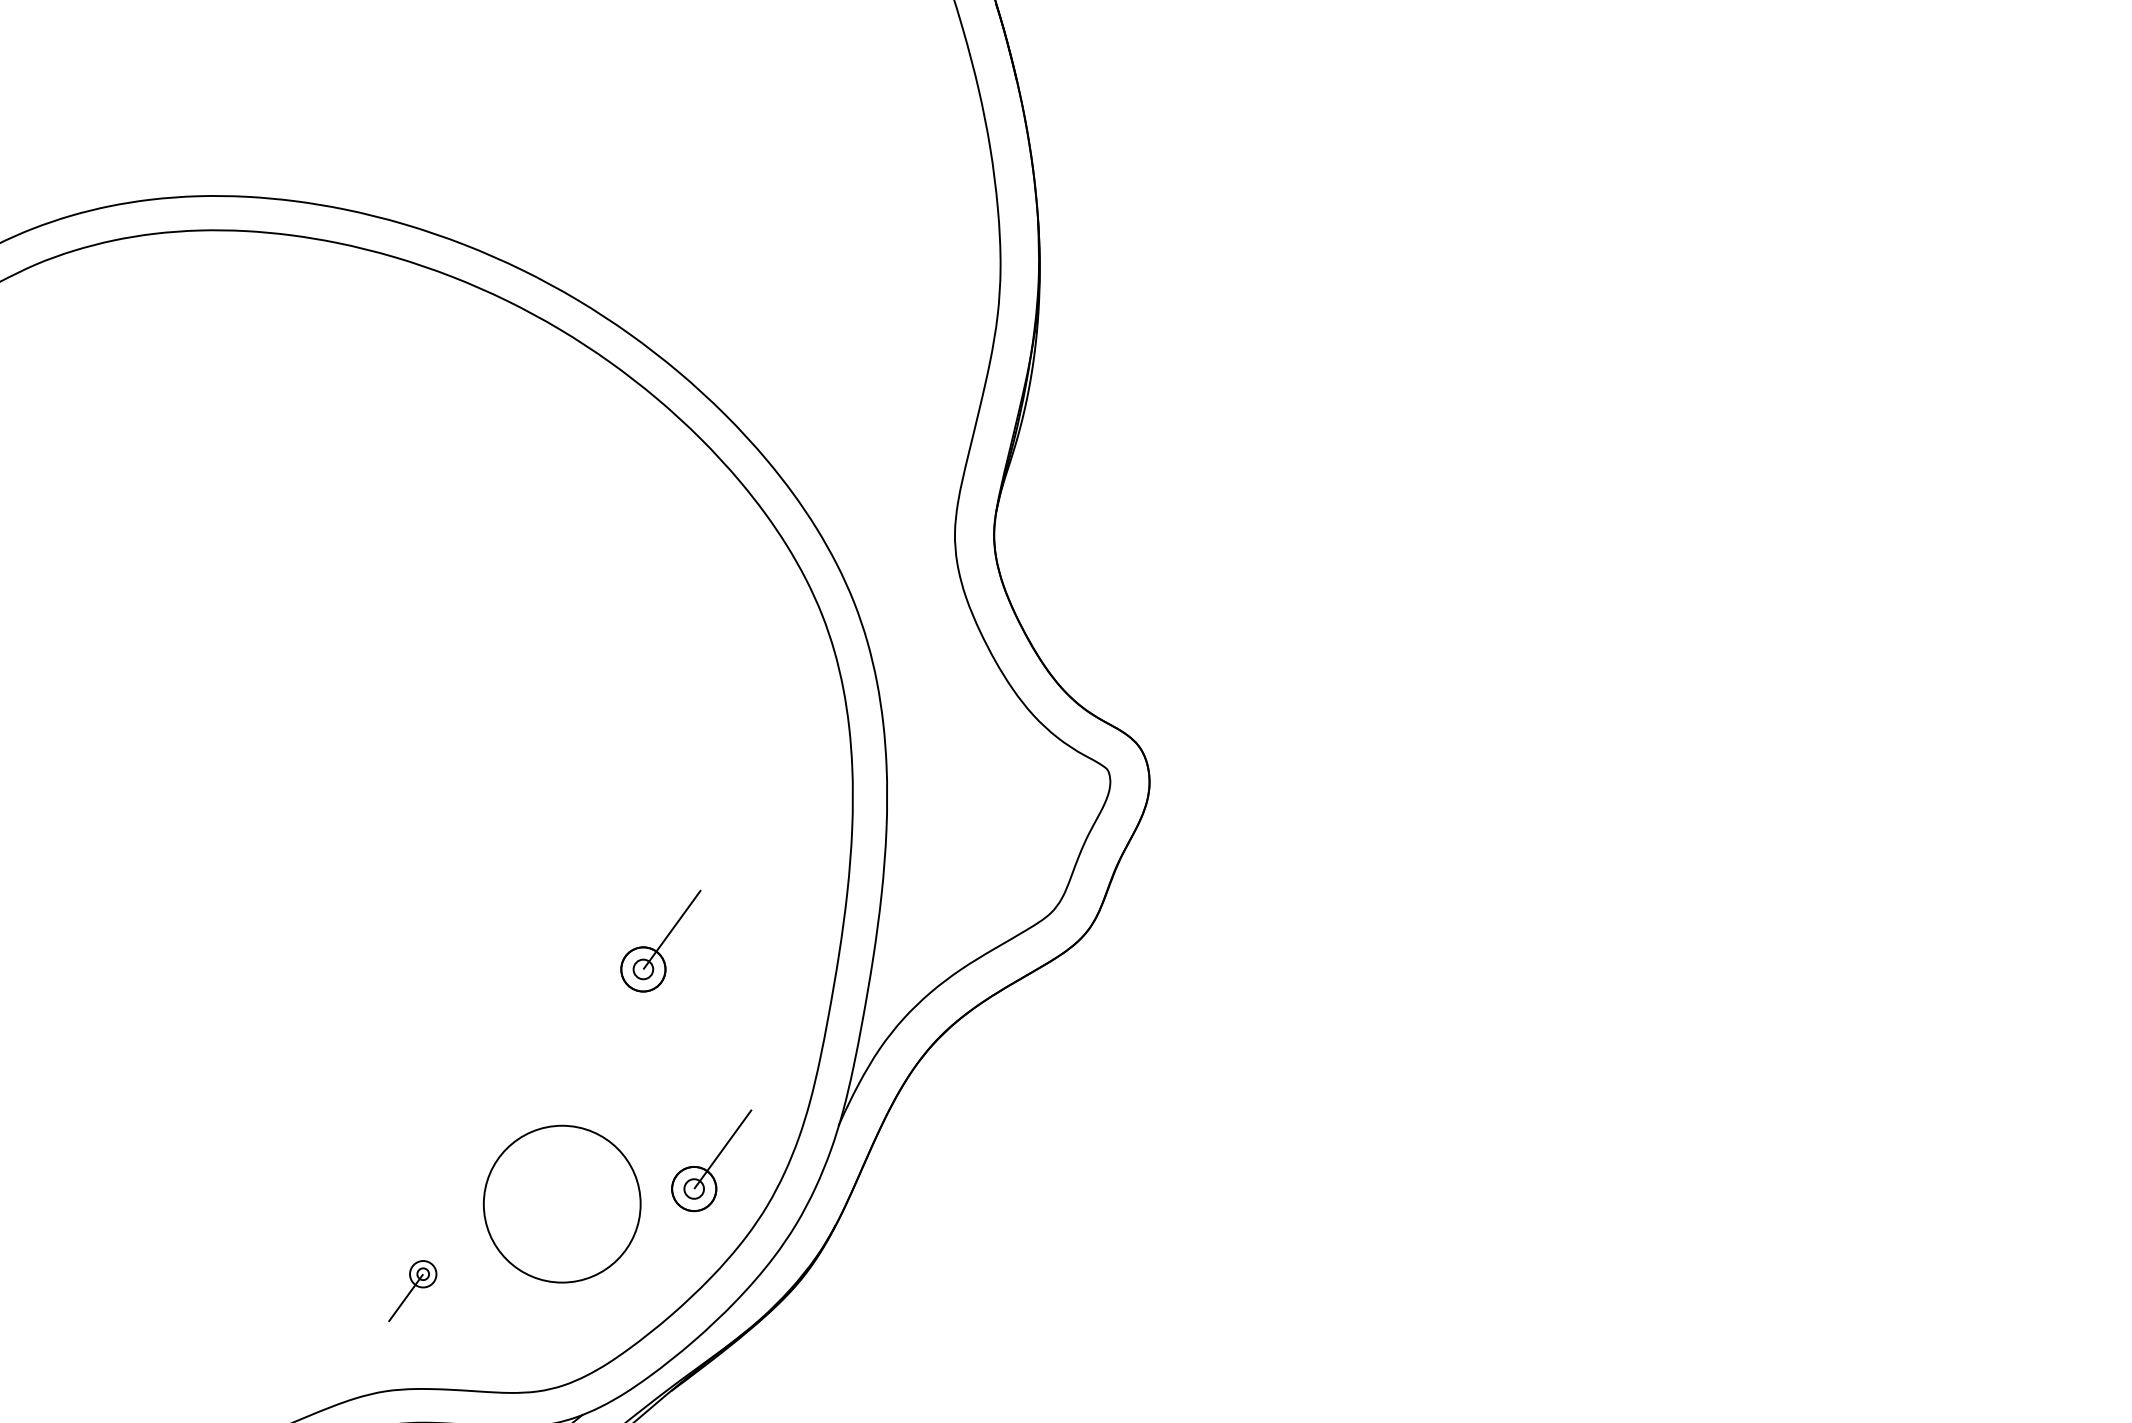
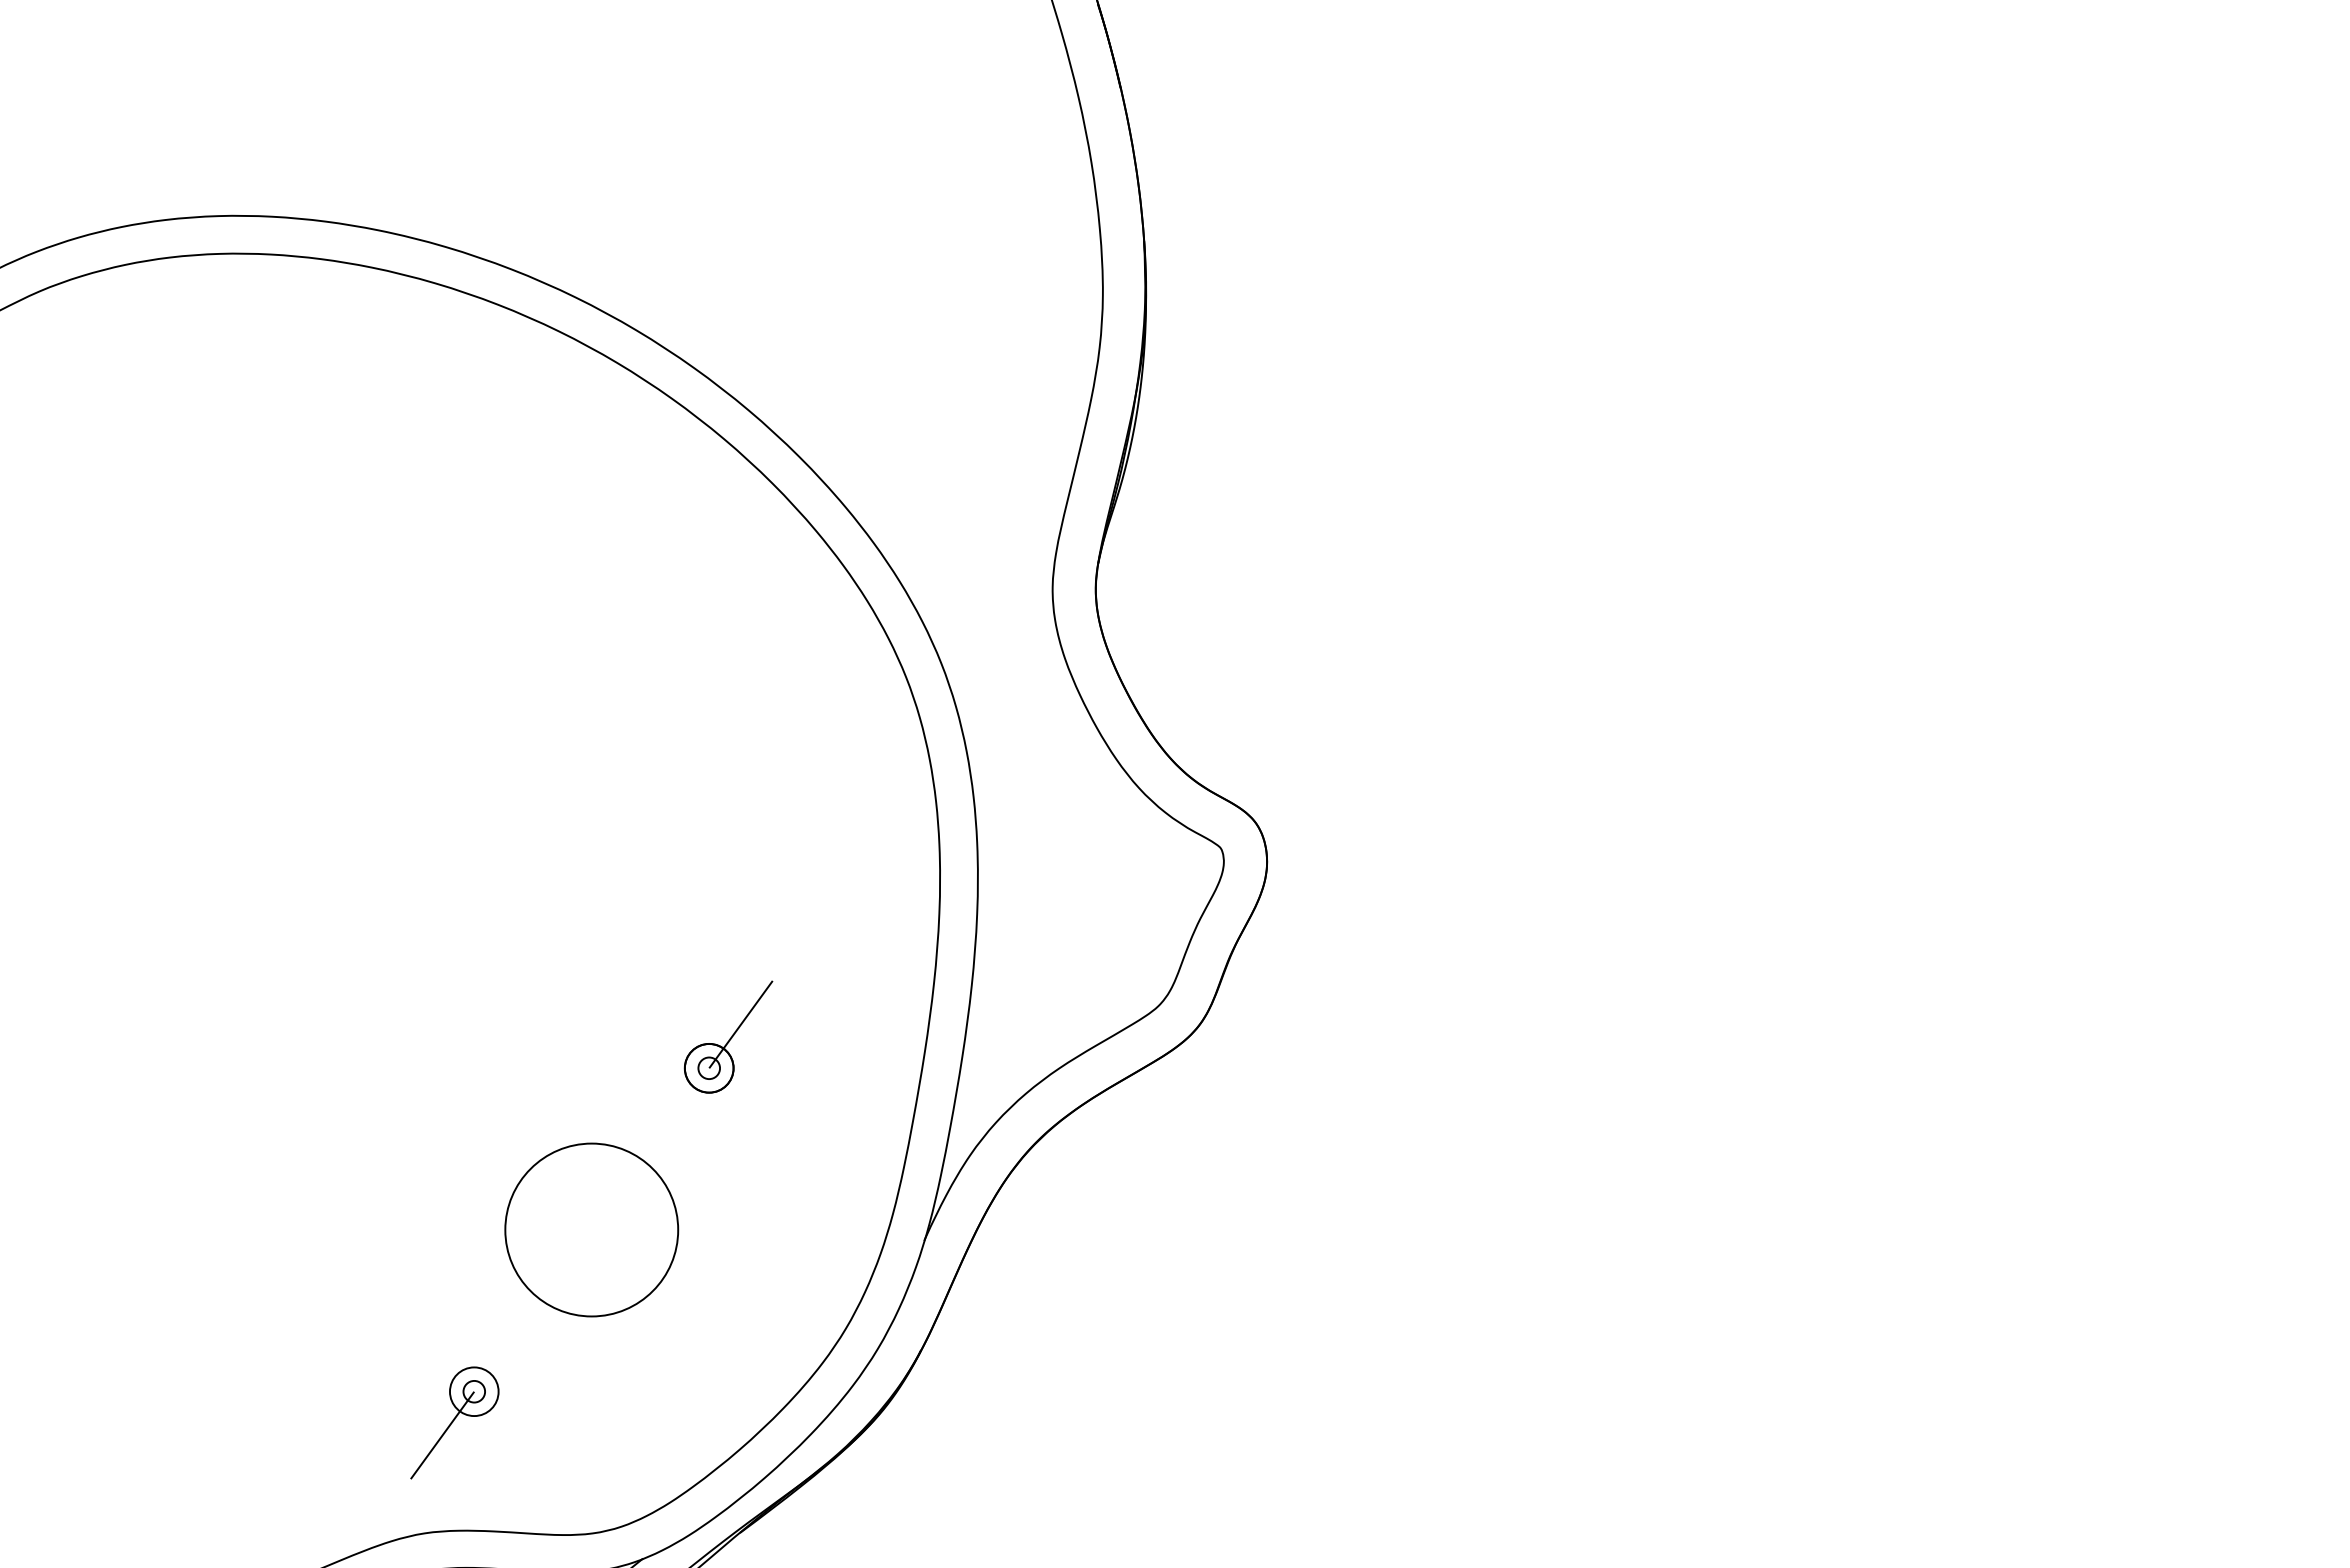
part: (711, 1160) -> (784, 1278), removed
circle: (561, 1203) -> (591, 1229), moved
part: (412, 1290) -> (454, 1422), size x1.67

